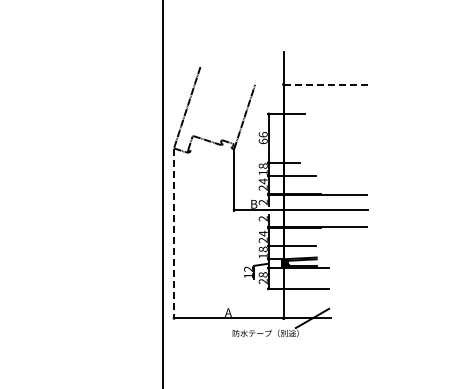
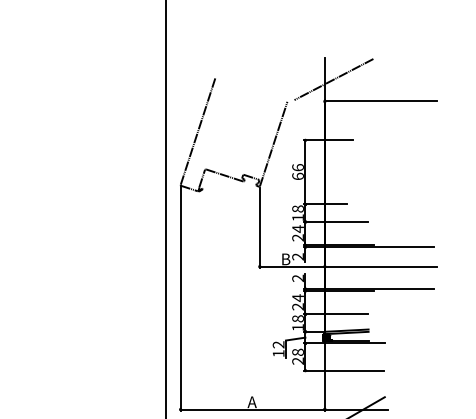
line: (290, 67) -> (334, 79), added
line: (325, 84) -> (380, 101), dashed -> solid
line: (174, 234) -> (181, 299), dashed -> solid

